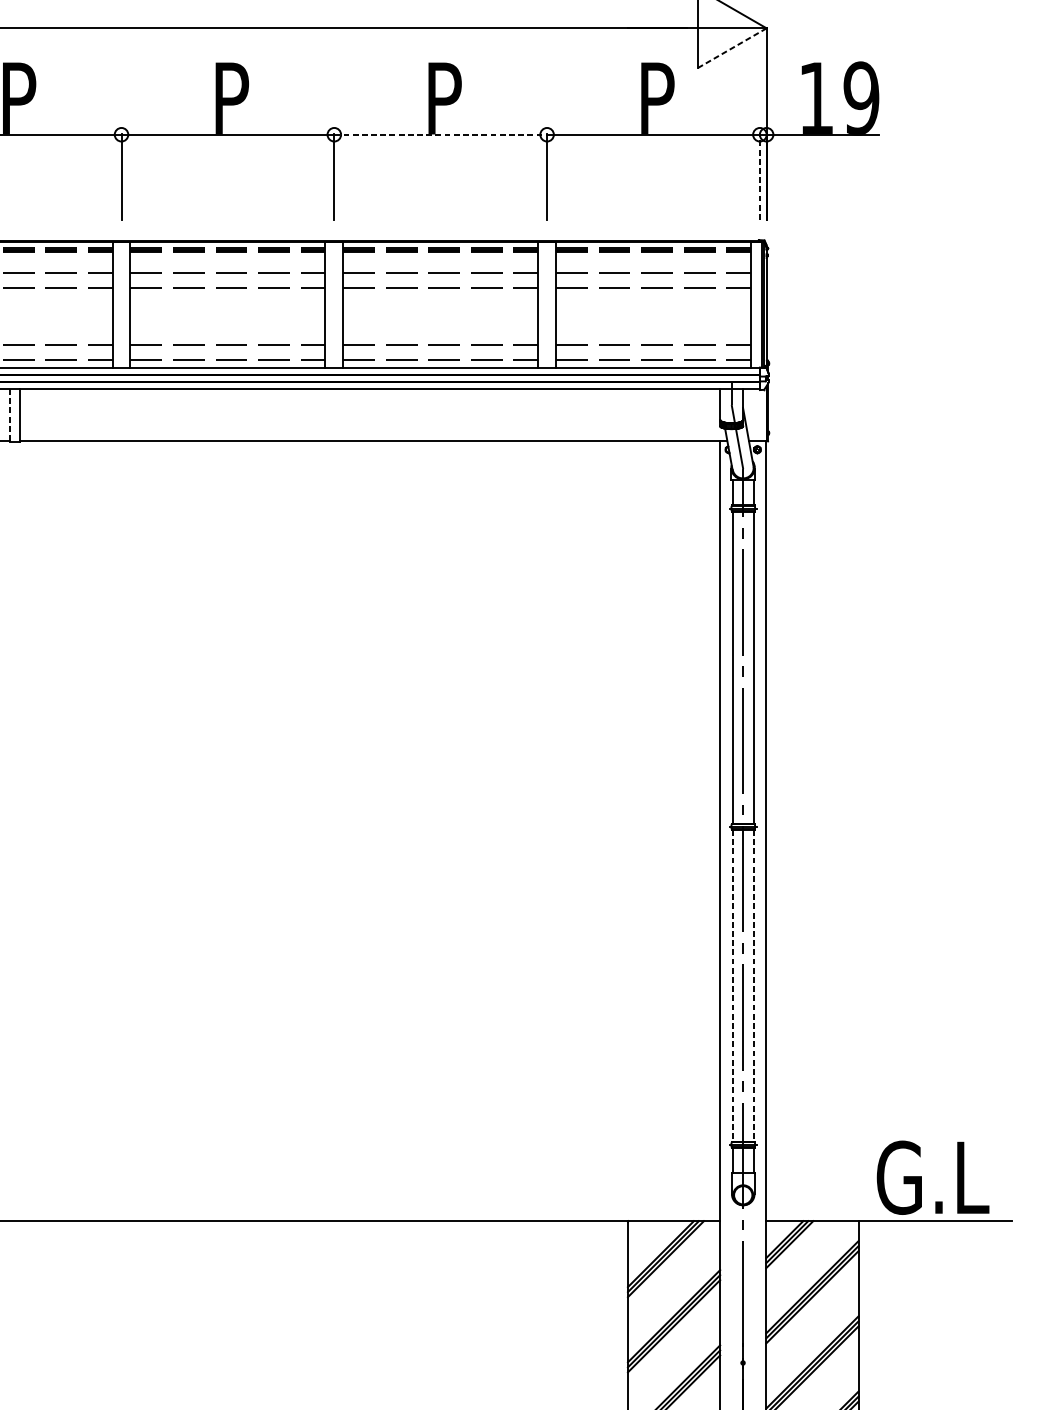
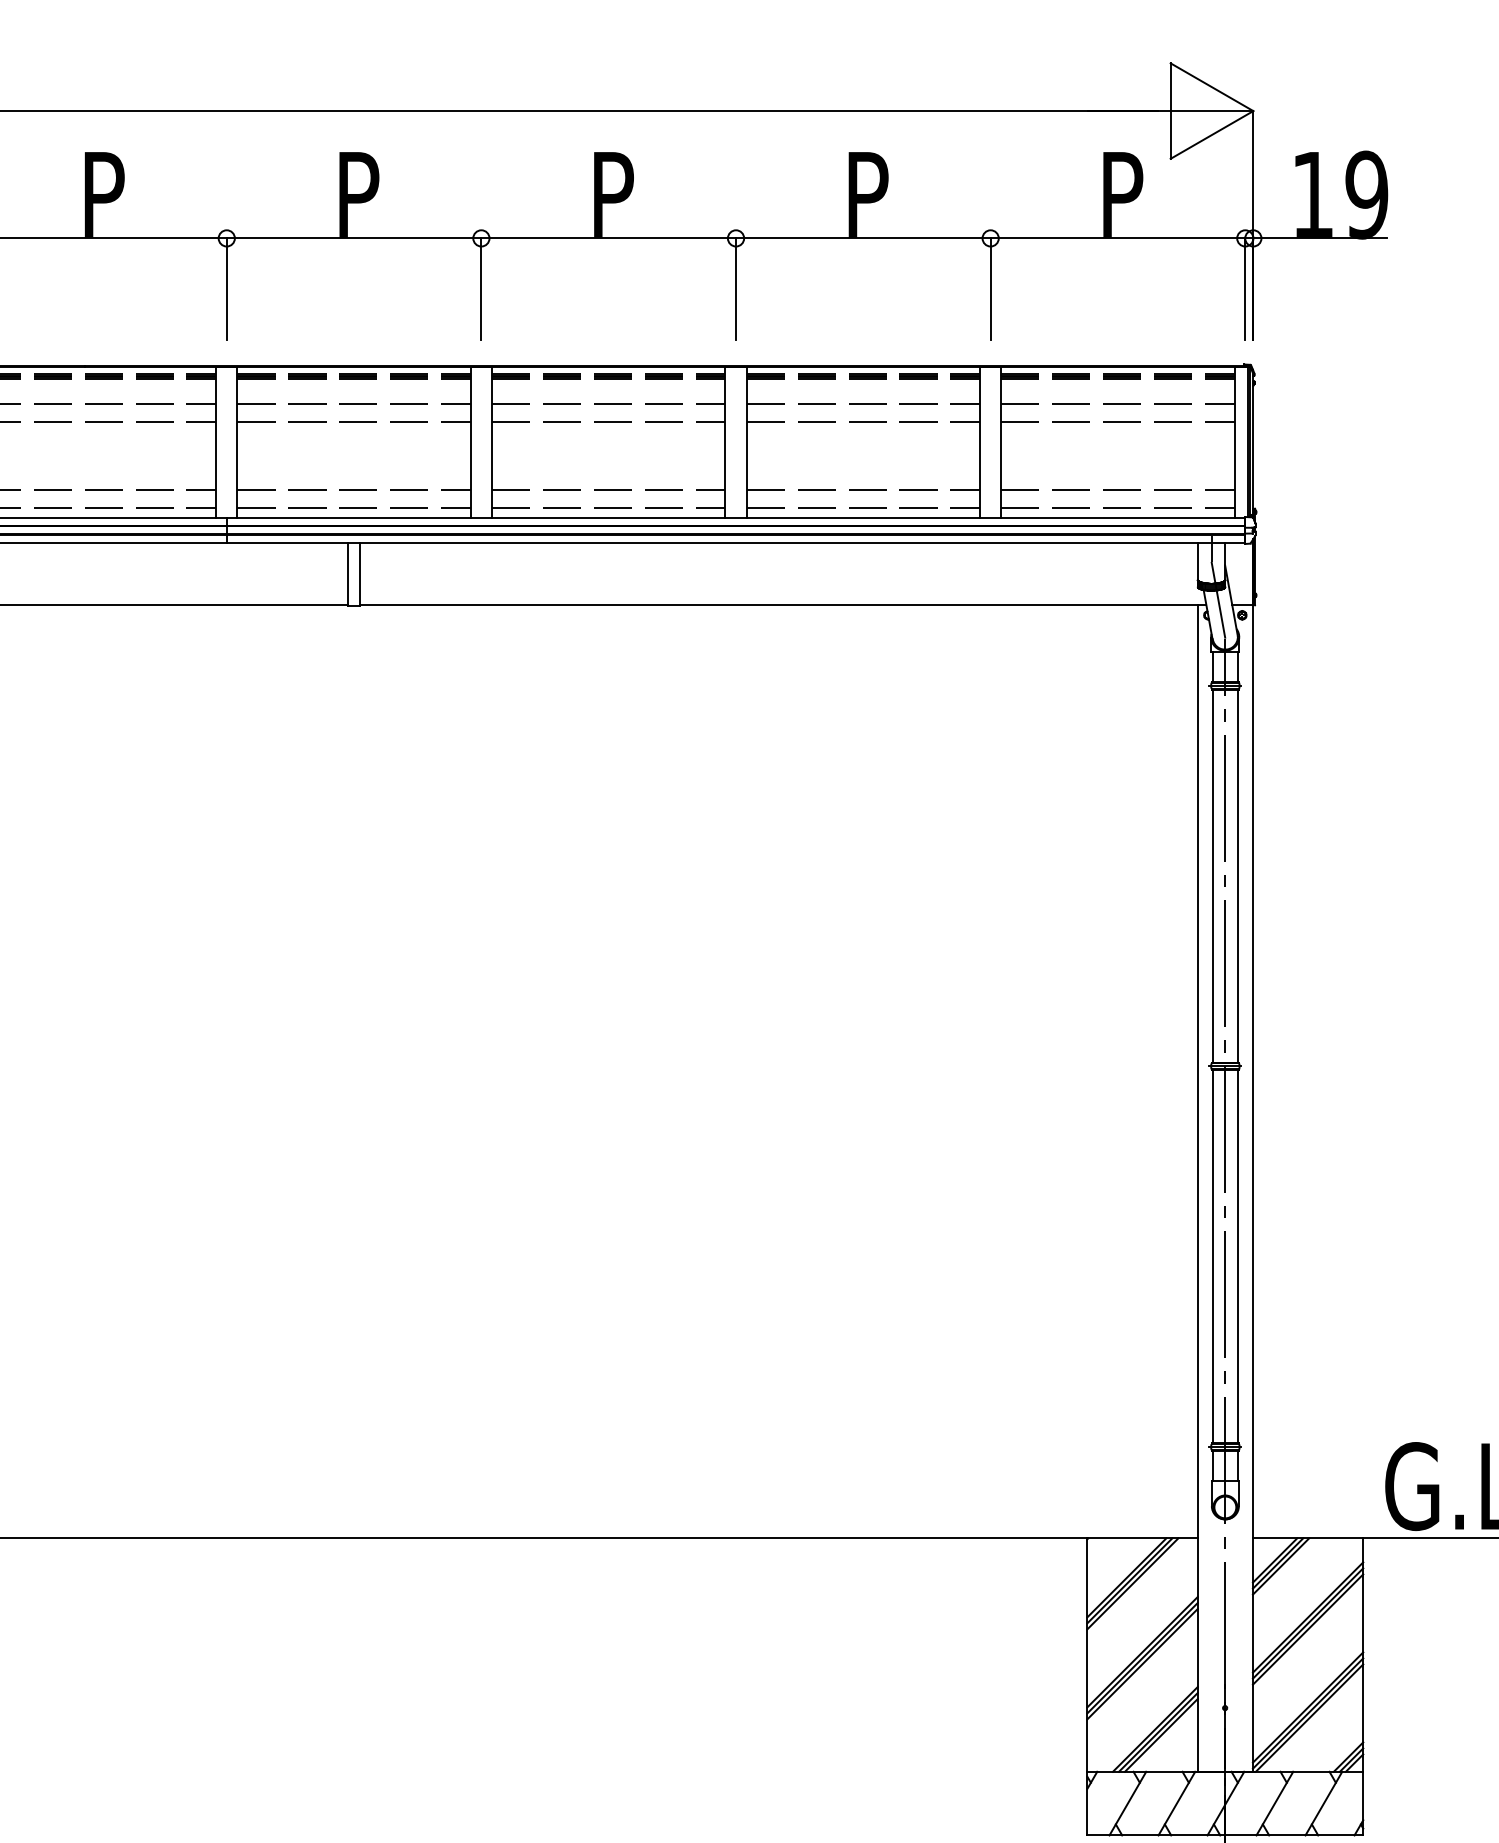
line: (732, 47) -> (1212, 134), dashed -> solid
line: (440, 134) -> (863, 238), dashed -> solid
line: (760, 176) -> (1245, 288), dashed -> solid
line: (9, 415) -> (347, 574), dashed -> solid
line: (732, 985) -> (1212, 1256), dashed -> solid
line: (754, 985) -> (1238, 1256), dashed -> solid

